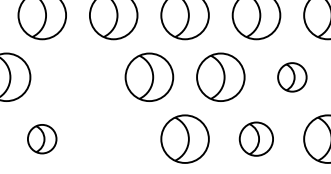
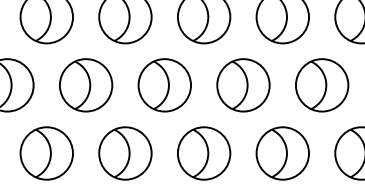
part: (78, 77) -> (86, 85), added
part: (292, 77) -> (322, 85), size x1.67
part: (42, 139) -> (46, 153), size x1.67
part: (113, 139) -> (125, 153), added
part: (256, 139) -> (282, 153), size x1.43

